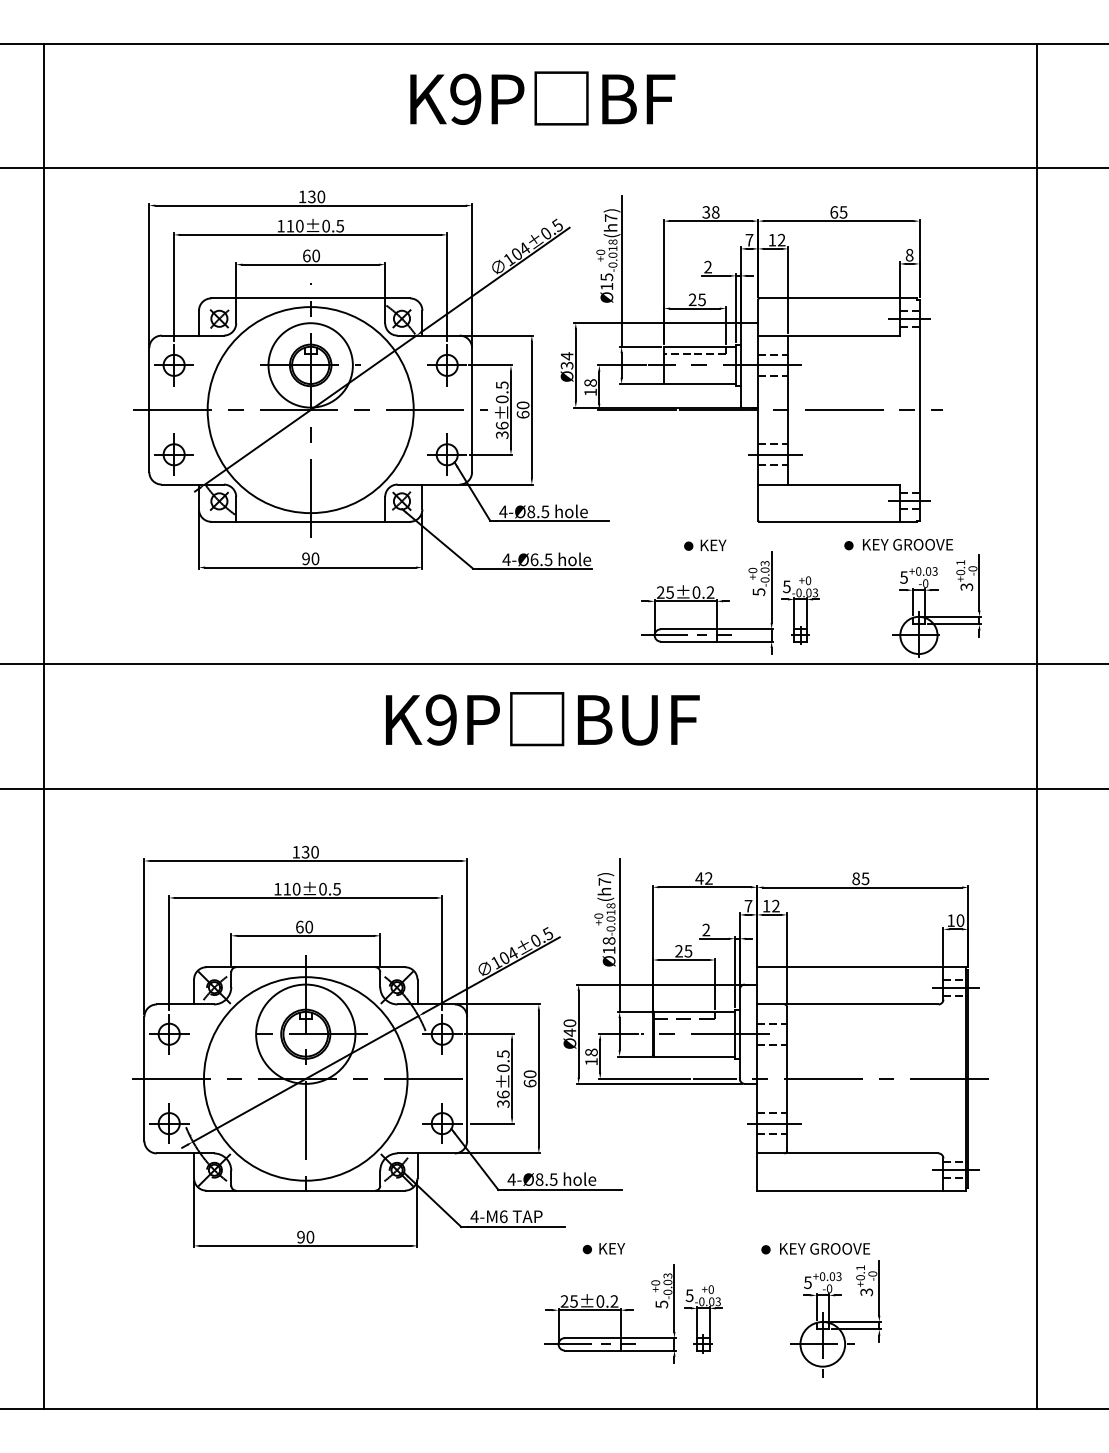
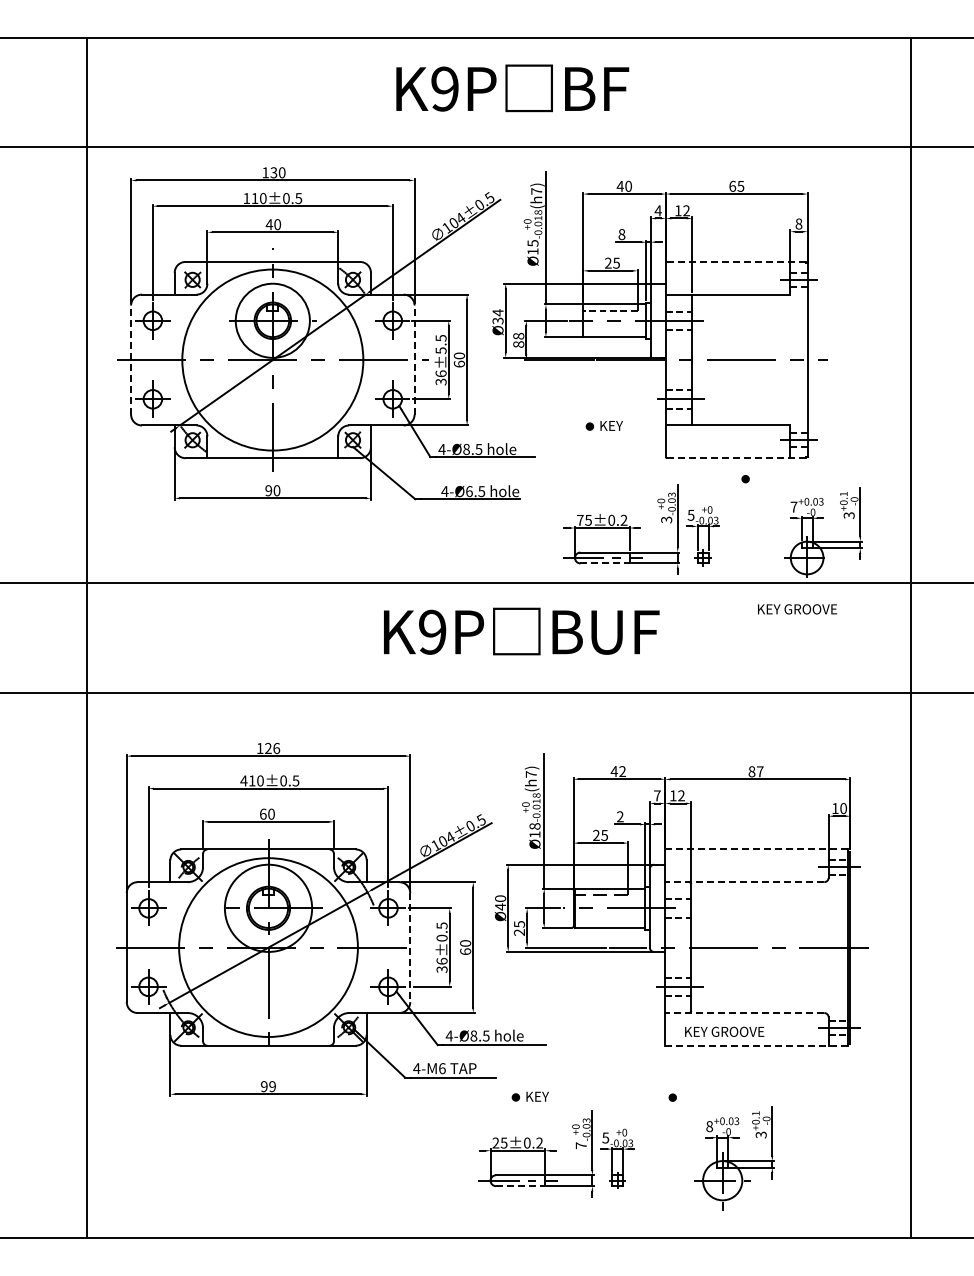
text: (542, 98) -> (512, 88), moved
text: (711, 211) -> (624, 185), 38 -> 40
text: (748, 239) -> (657, 210), 7 -> 4
text: (306, 255) -> (269, 224), 60 -> 40
text: (707, 267) -> (621, 234), 2 -> 8
line: (837, 297) -> (735, 261), solid -> dashed
text: (590, 392) -> (518, 344), 18 -> 88
text: (501, 399) -> (440, 350), ±0.5 -> ±5.5
line: (149, 410) -> (131, 360), solid -> dashed
line: (471, 410) -> (414, 360), solid -> dashed
line: (837, 522) -> (735, 458), solid -> dashed
part: (704, 544) -> (603, 425), moved
text: (907, 544) -> (797, 609), moved
text: (903, 576) -> (793, 506), 5 -> 7
text: (660, 591) -> (580, 519), 25 -> 75
text: (758, 591) -> (666, 519), 5 -> 3
line: (689, 641) -> (605, 563), solid -> dashed
text: (542, 719) -> (521, 631), moved
line: (43, 725) -> (87, 637), moved
text: (310, 852) -> (272, 748), 130 -> 126
text: (864, 878) -> (759, 771), 85 -> 87
text: (277, 888) -> (243, 780), 110 -> 410
line: (861, 967) -> (756, 849), solid -> dashed
line: (847, 1004) -> (744, 882), solid -> dashed
text: (591, 1057) -> (519, 928), 18 -> 25
line: (467, 1078) -> (410, 947), solid -> dashed
line: (847, 1153) -> (744, 1013), solid -> dashed
line: (861, 1190) -> (756, 1045), solid -> dashed
text: (310, 1237) -> (272, 1086), 90 -> 99
text: (824, 1248) -> (724, 1031), moved
text: (807, 1282) -> (709, 1126), 5 -> 8
text: (660, 1304) -> (580, 1145), 5 -> 7
line: (592, 1350) -> (520, 1186), solid -> dashed

